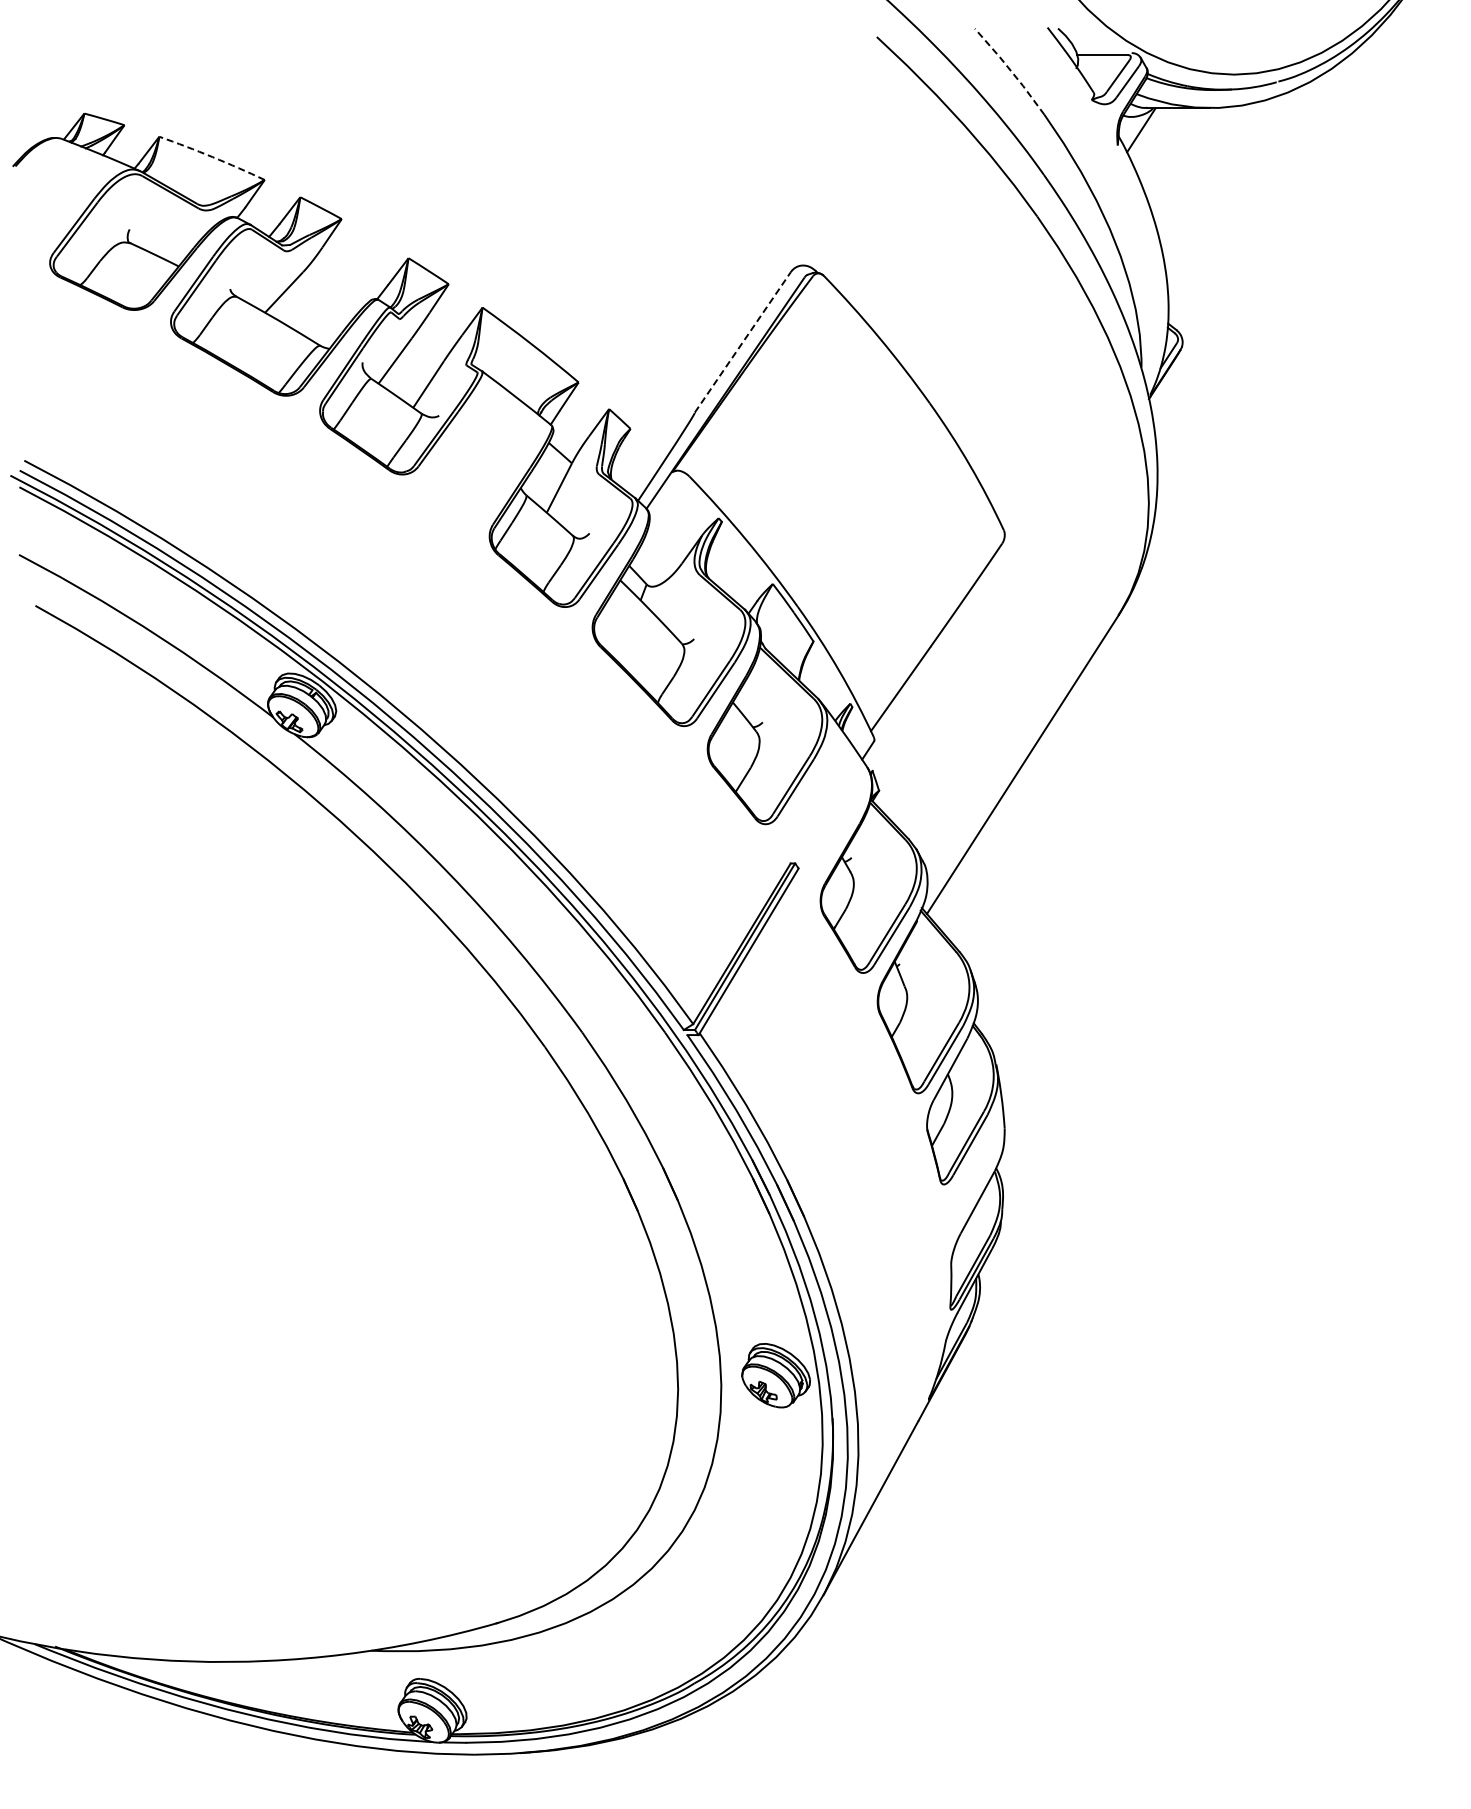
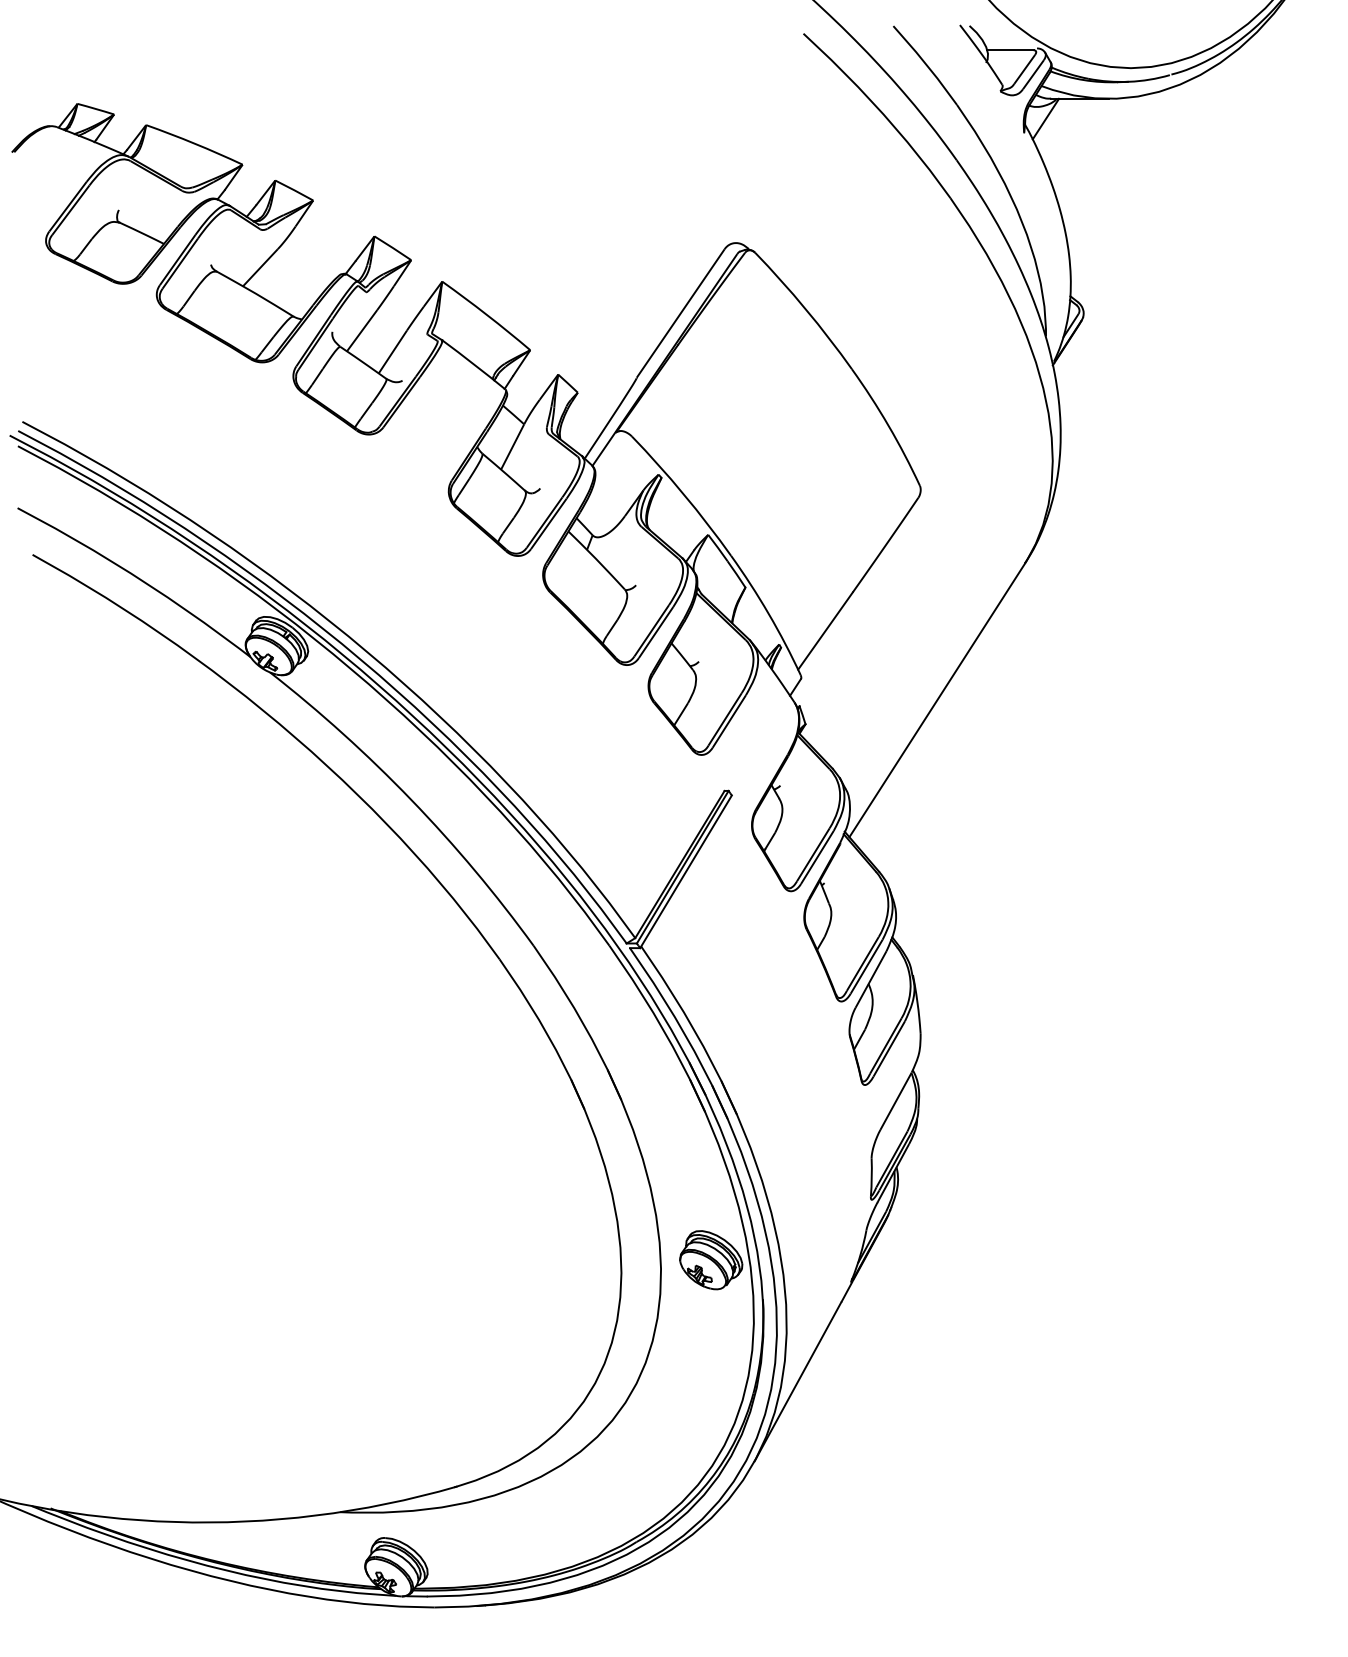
line: (1010, 70) -> (925, 64), dashed -> solid
arc: (212, 157) -> (194, 144), dashed -> solid
line: (743, 342) -> (681, 313), dashed -> solid

